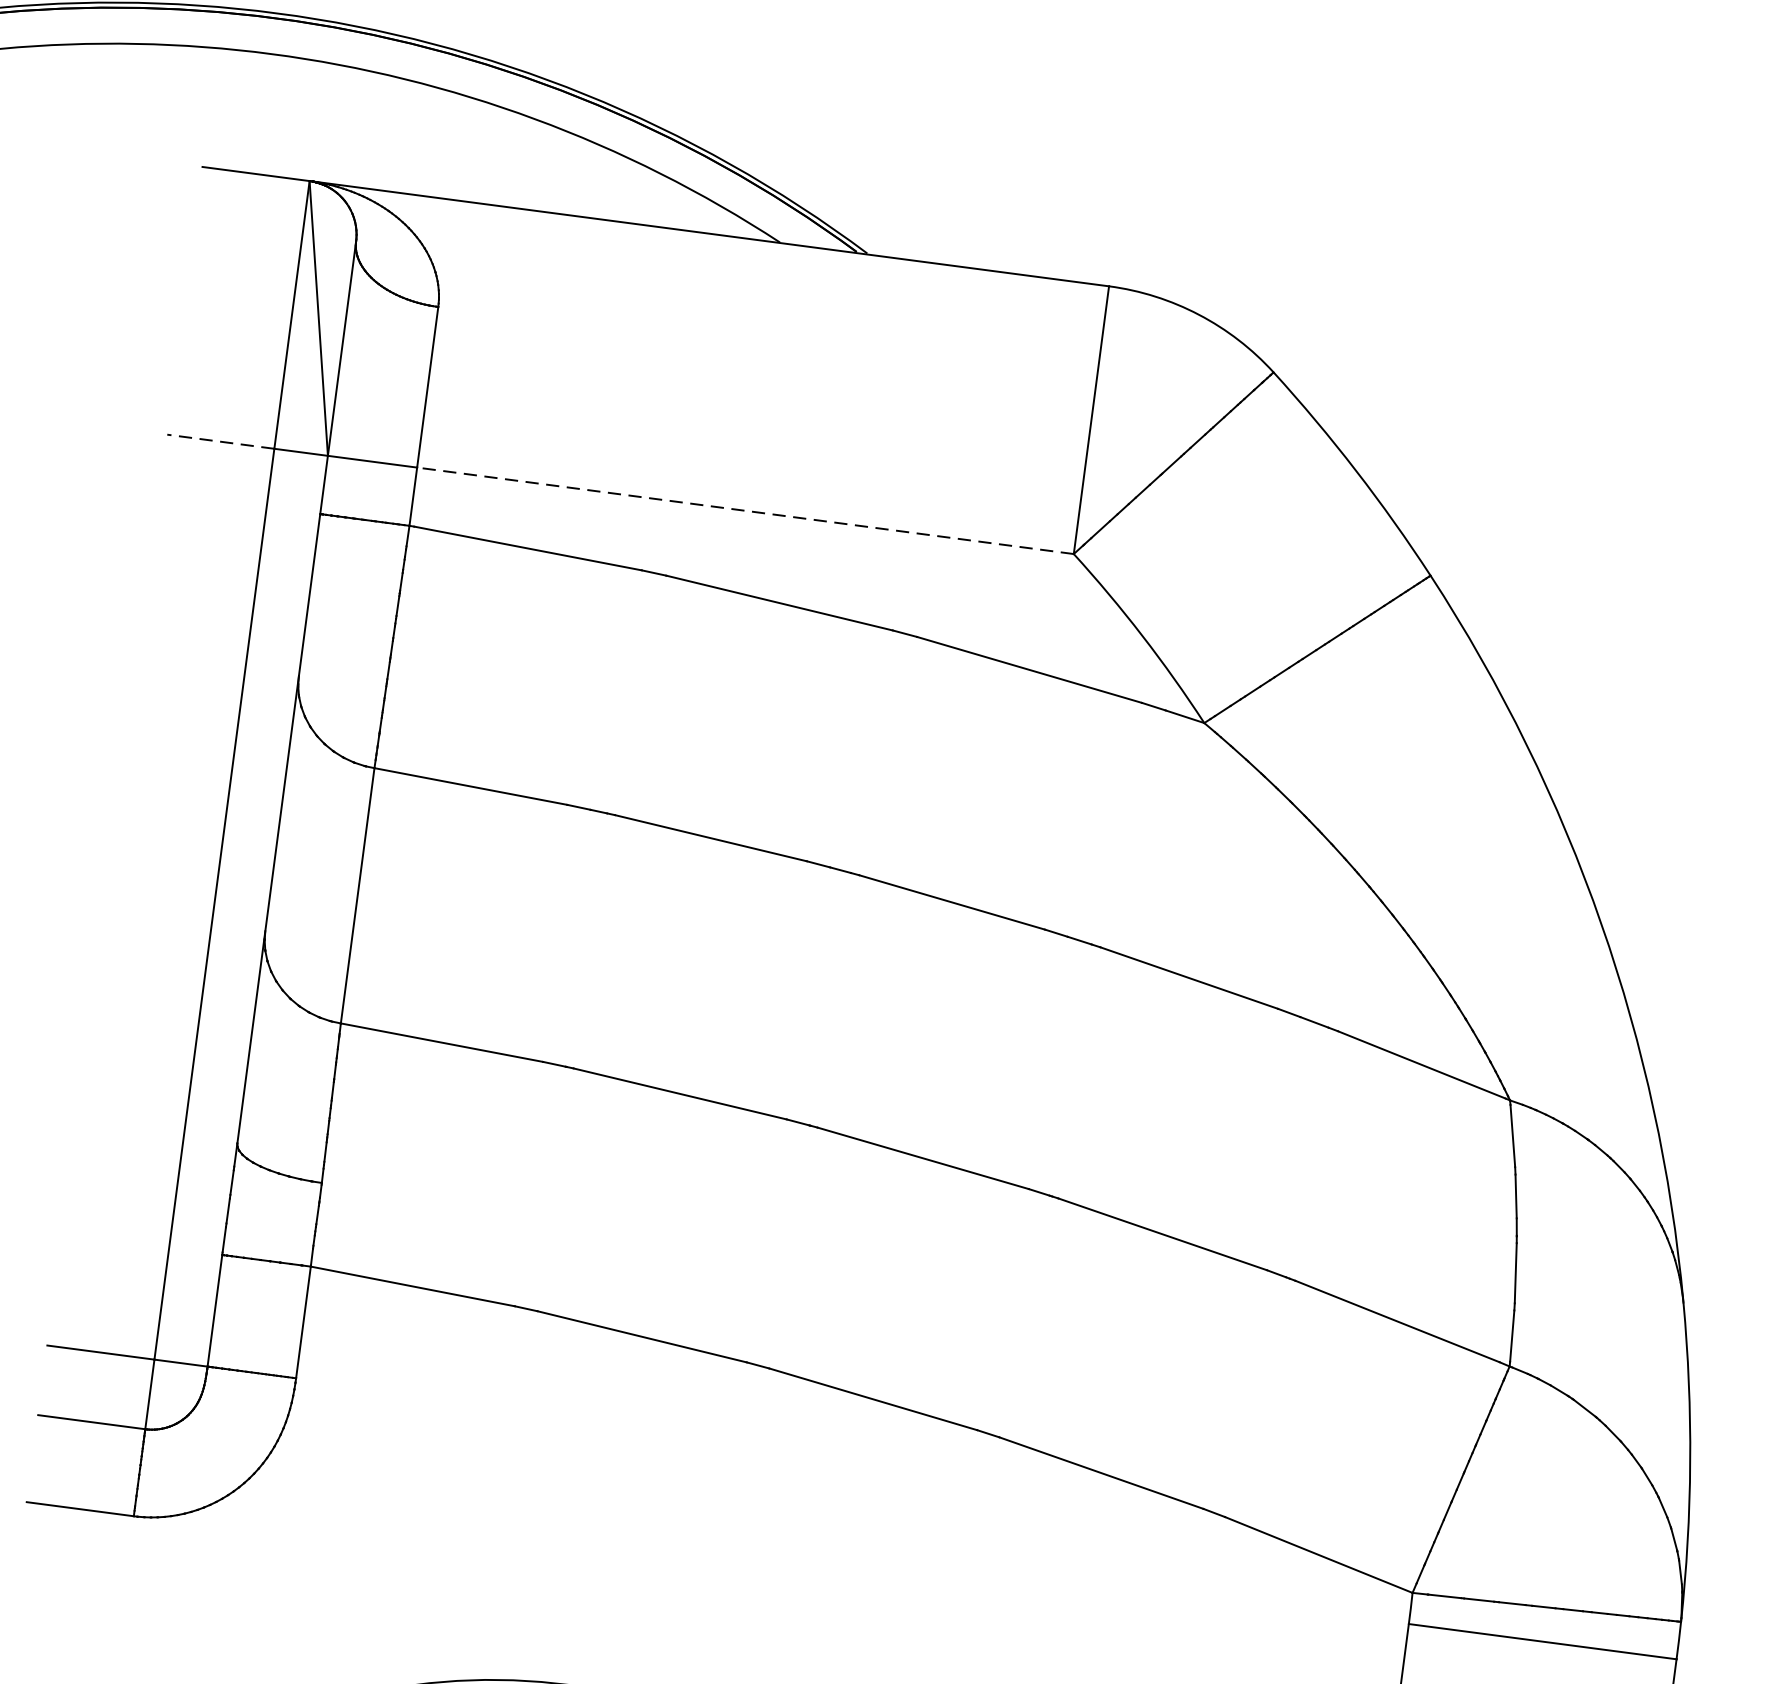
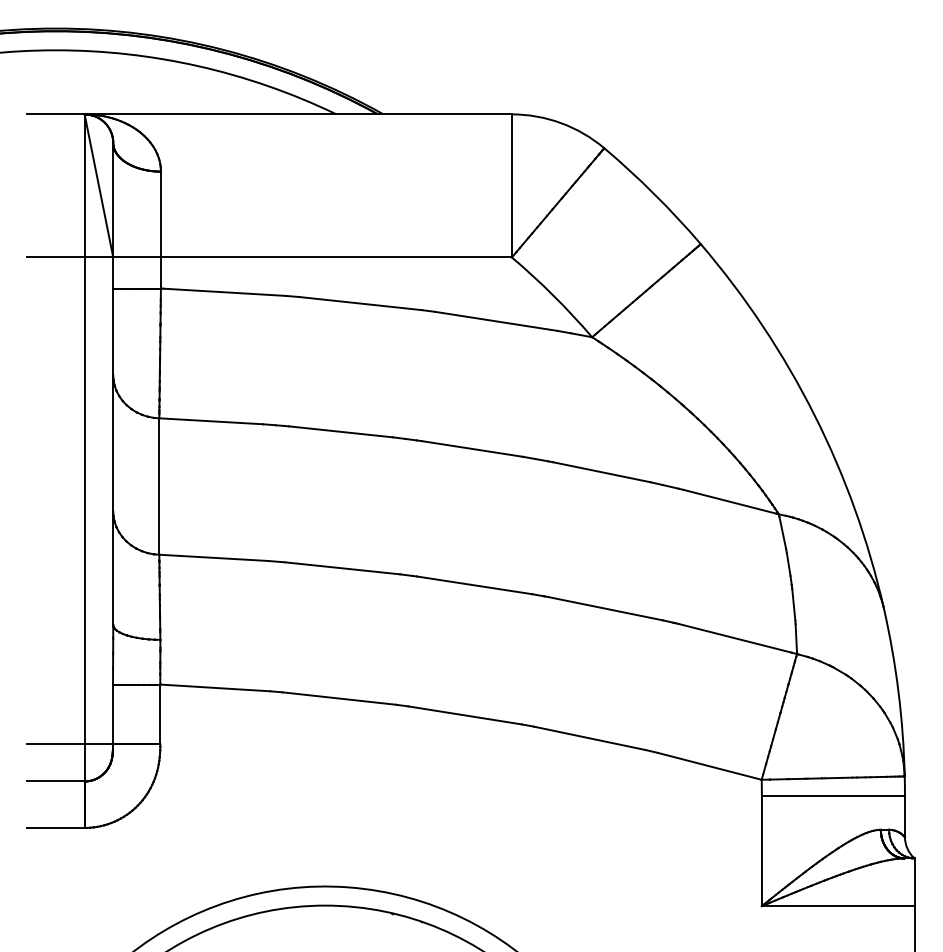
line: (221, 441) -> (56, 257), dashed -> solid
line: (743, 510) -> (335, 257), dashed -> solid

